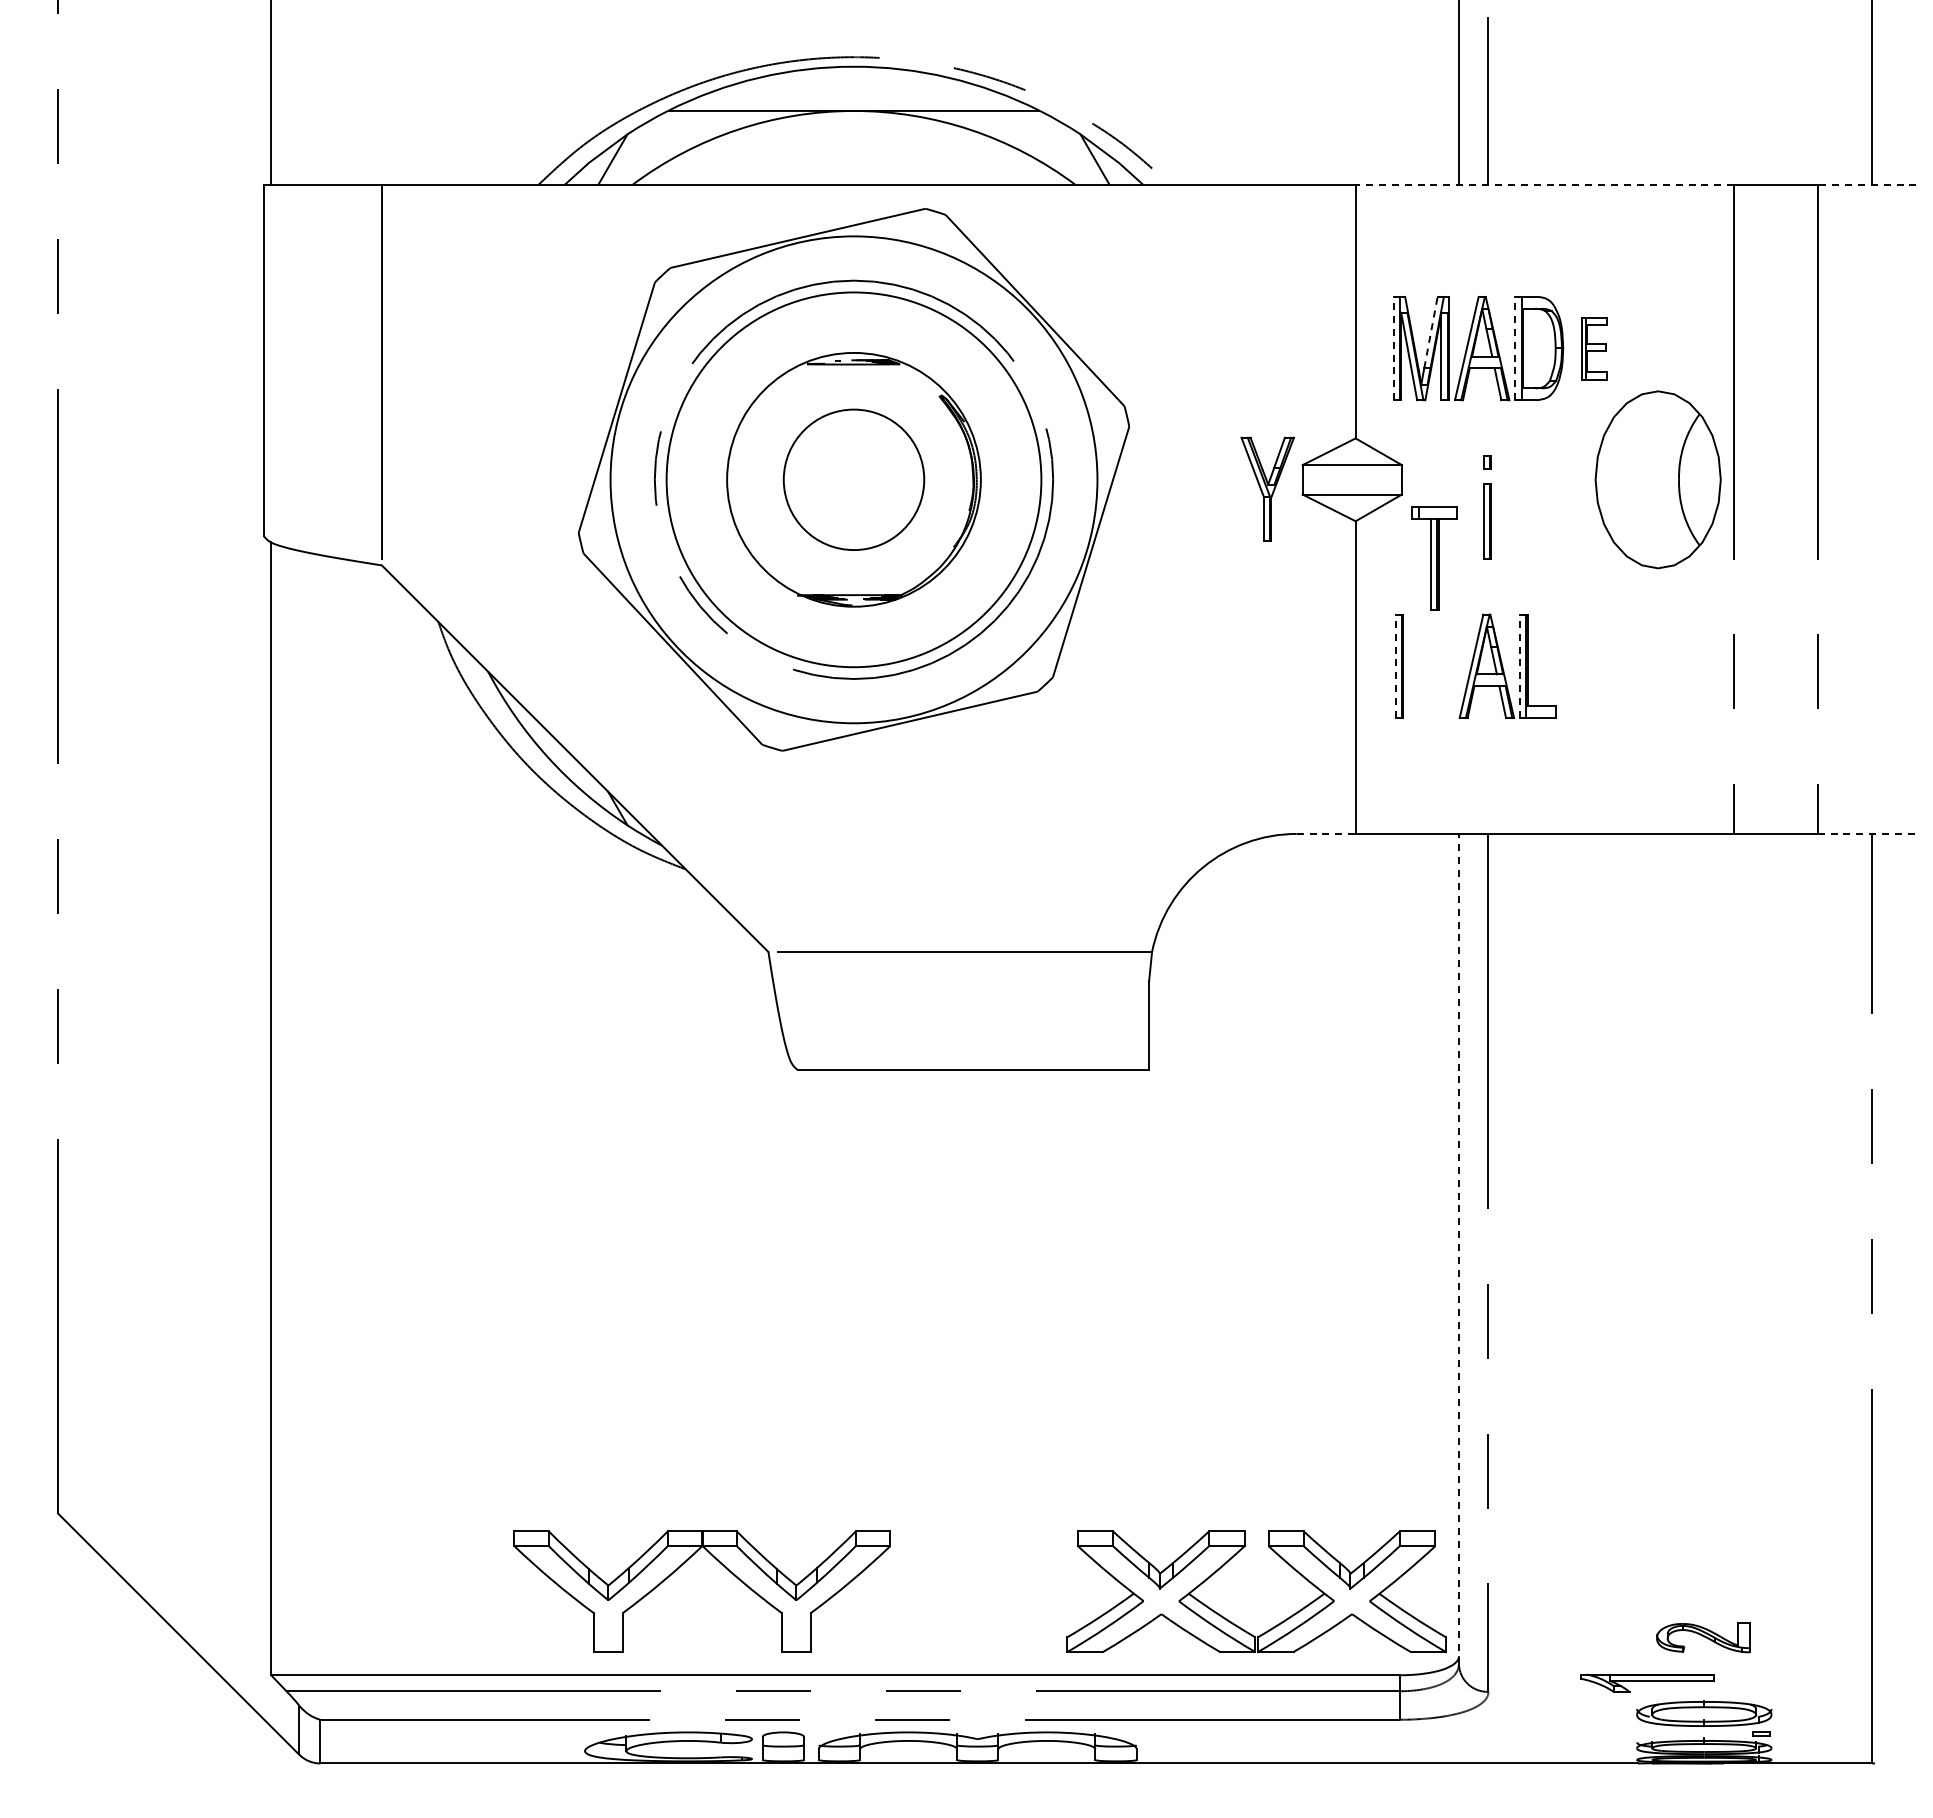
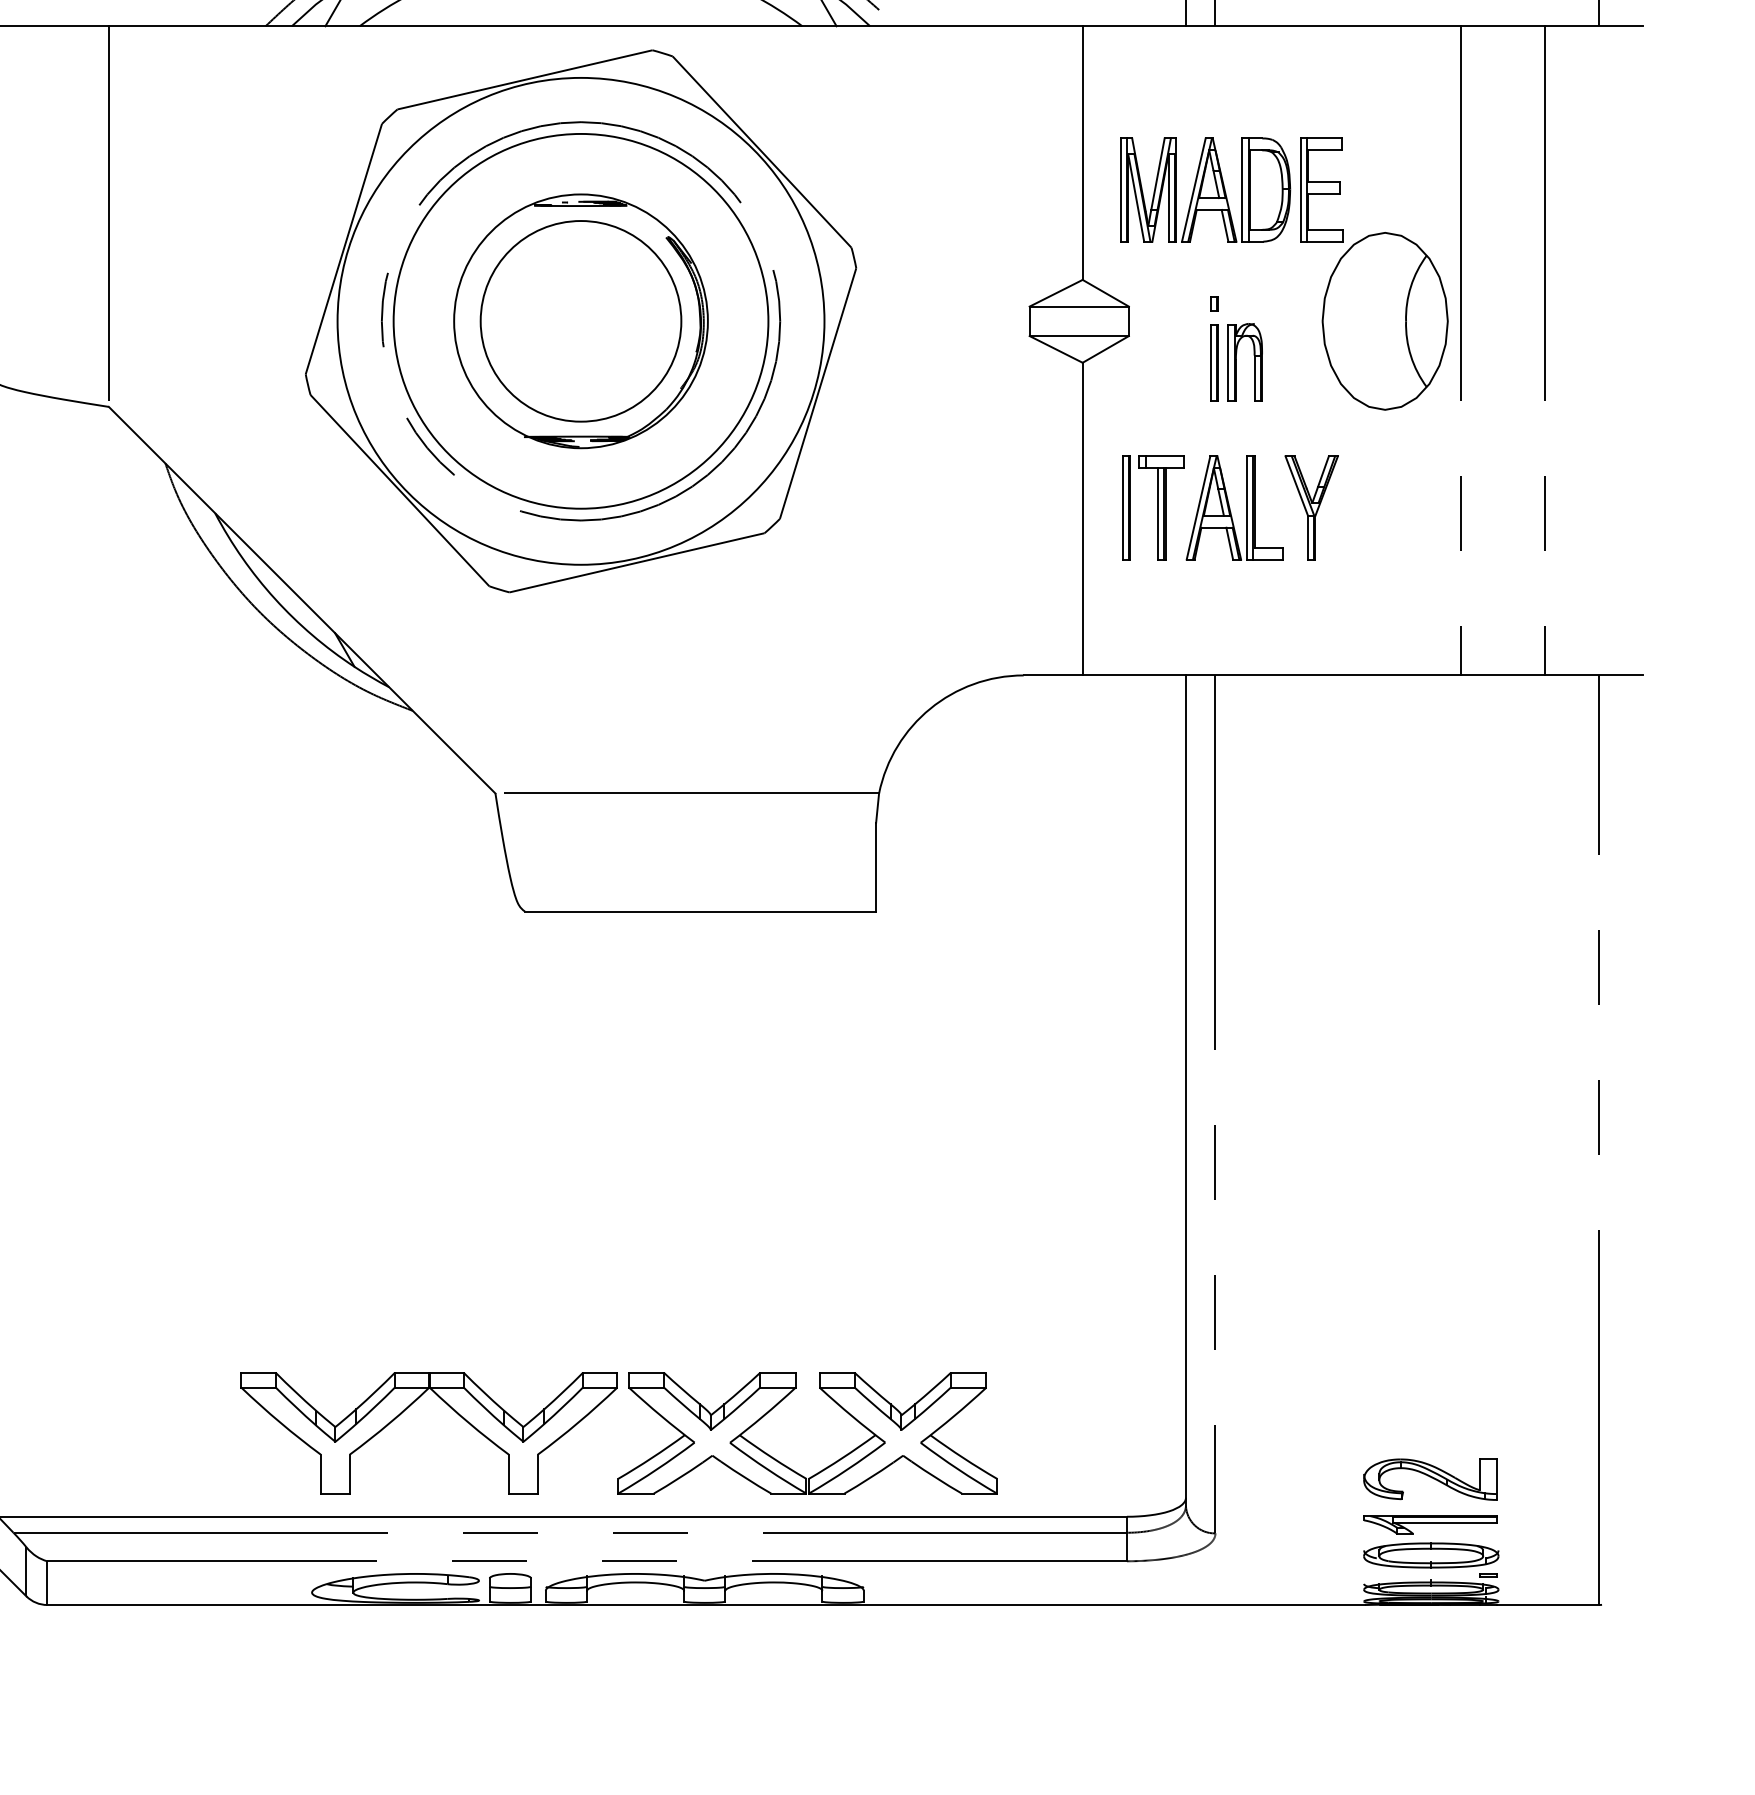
line: (1544, 184) -> (1271, 26), dashed -> solid
line: (1866, 184) -> (1593, 26), dashed -> solid
line: (1431, 332) -> (1158, 174), dashed -> solid
line: (1393, 348) -> (1120, 190), dashed -> solid
line: (1515, 348) -> (1242, 190), dashed -> solid
part: (1594, 348) -> (1321, 190), size x1.67
circle: (853, 479) -> (580, 321), size x1.43
part: (1267, 488) -> (1311, 507), moved
part: (1509, 520) -> (1236, 362), added
part: (1434, 558) -> (1161, 508), moved
line: (1395, 666) -> (1122, 508), dashed -> solid
line: (1520, 666) -> (1247, 508), dashed -> solid
line: (1326, 833) -> (1053, 675), dashed -> solid
line: (1867, 833) -> (1594, 675), dashed -> solid
line: (1458, 1248) -> (1185, 1090), dashed -> solid
part: (1236, 1624) -> (787, 1466), moved
part: (1703, 1637) -> (1430, 1479), size x1.43
part: (1647, 1682) -> (1430, 1524), moved

